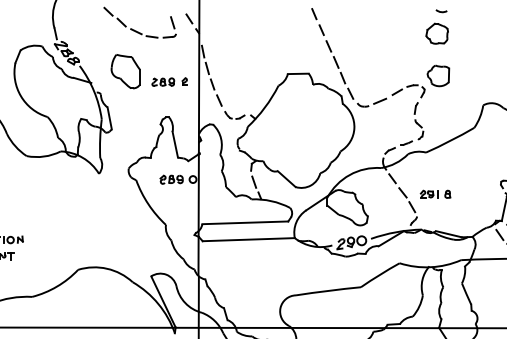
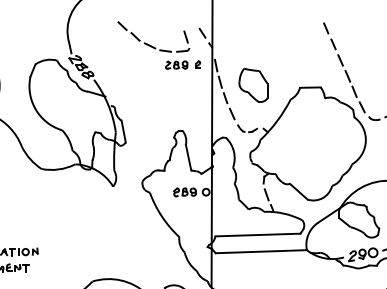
part: (125, 71) -> (253, 85), moved
part: (169, 81) -> (182, 64), moved

